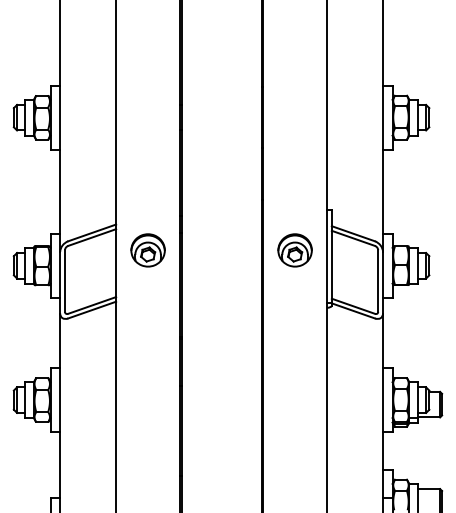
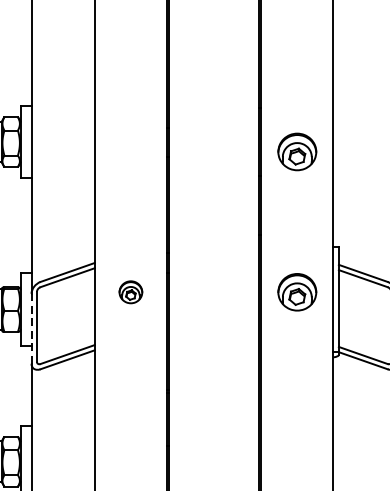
part: (294, 126) -> (296, 152), added
part: (147, 250) -> (130, 292), size x0.6
line: (60, 282) -> (31, 328), solid -> dashed

